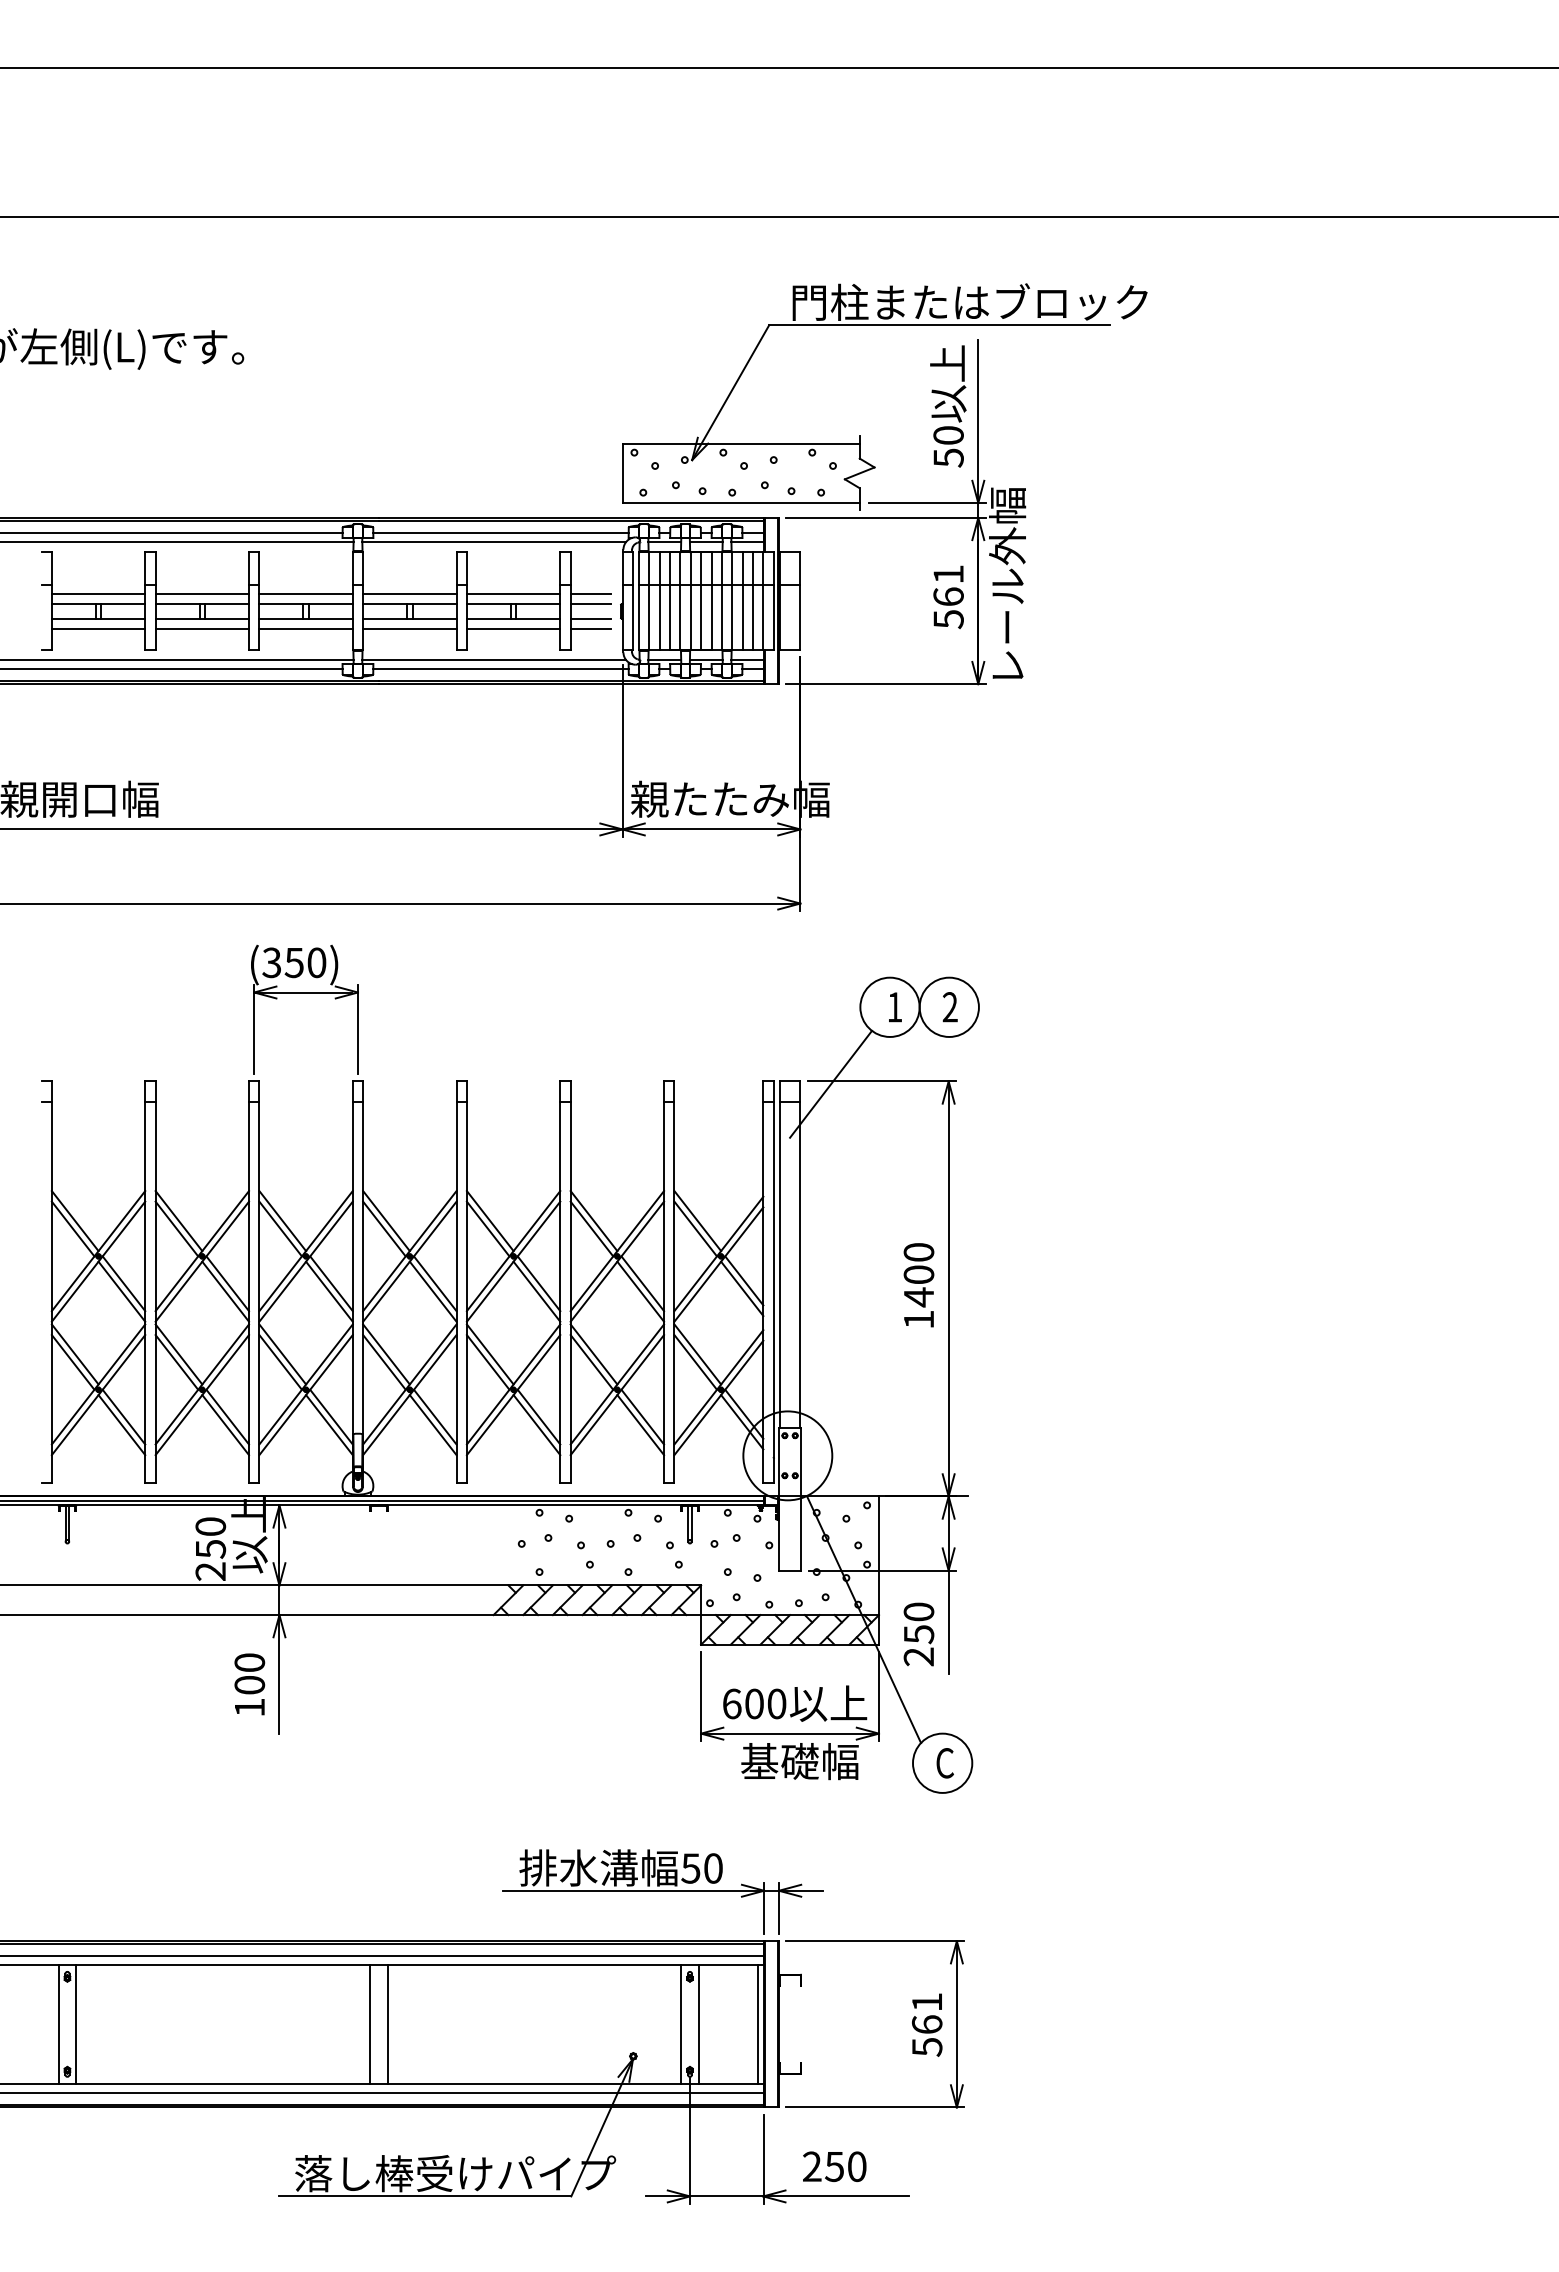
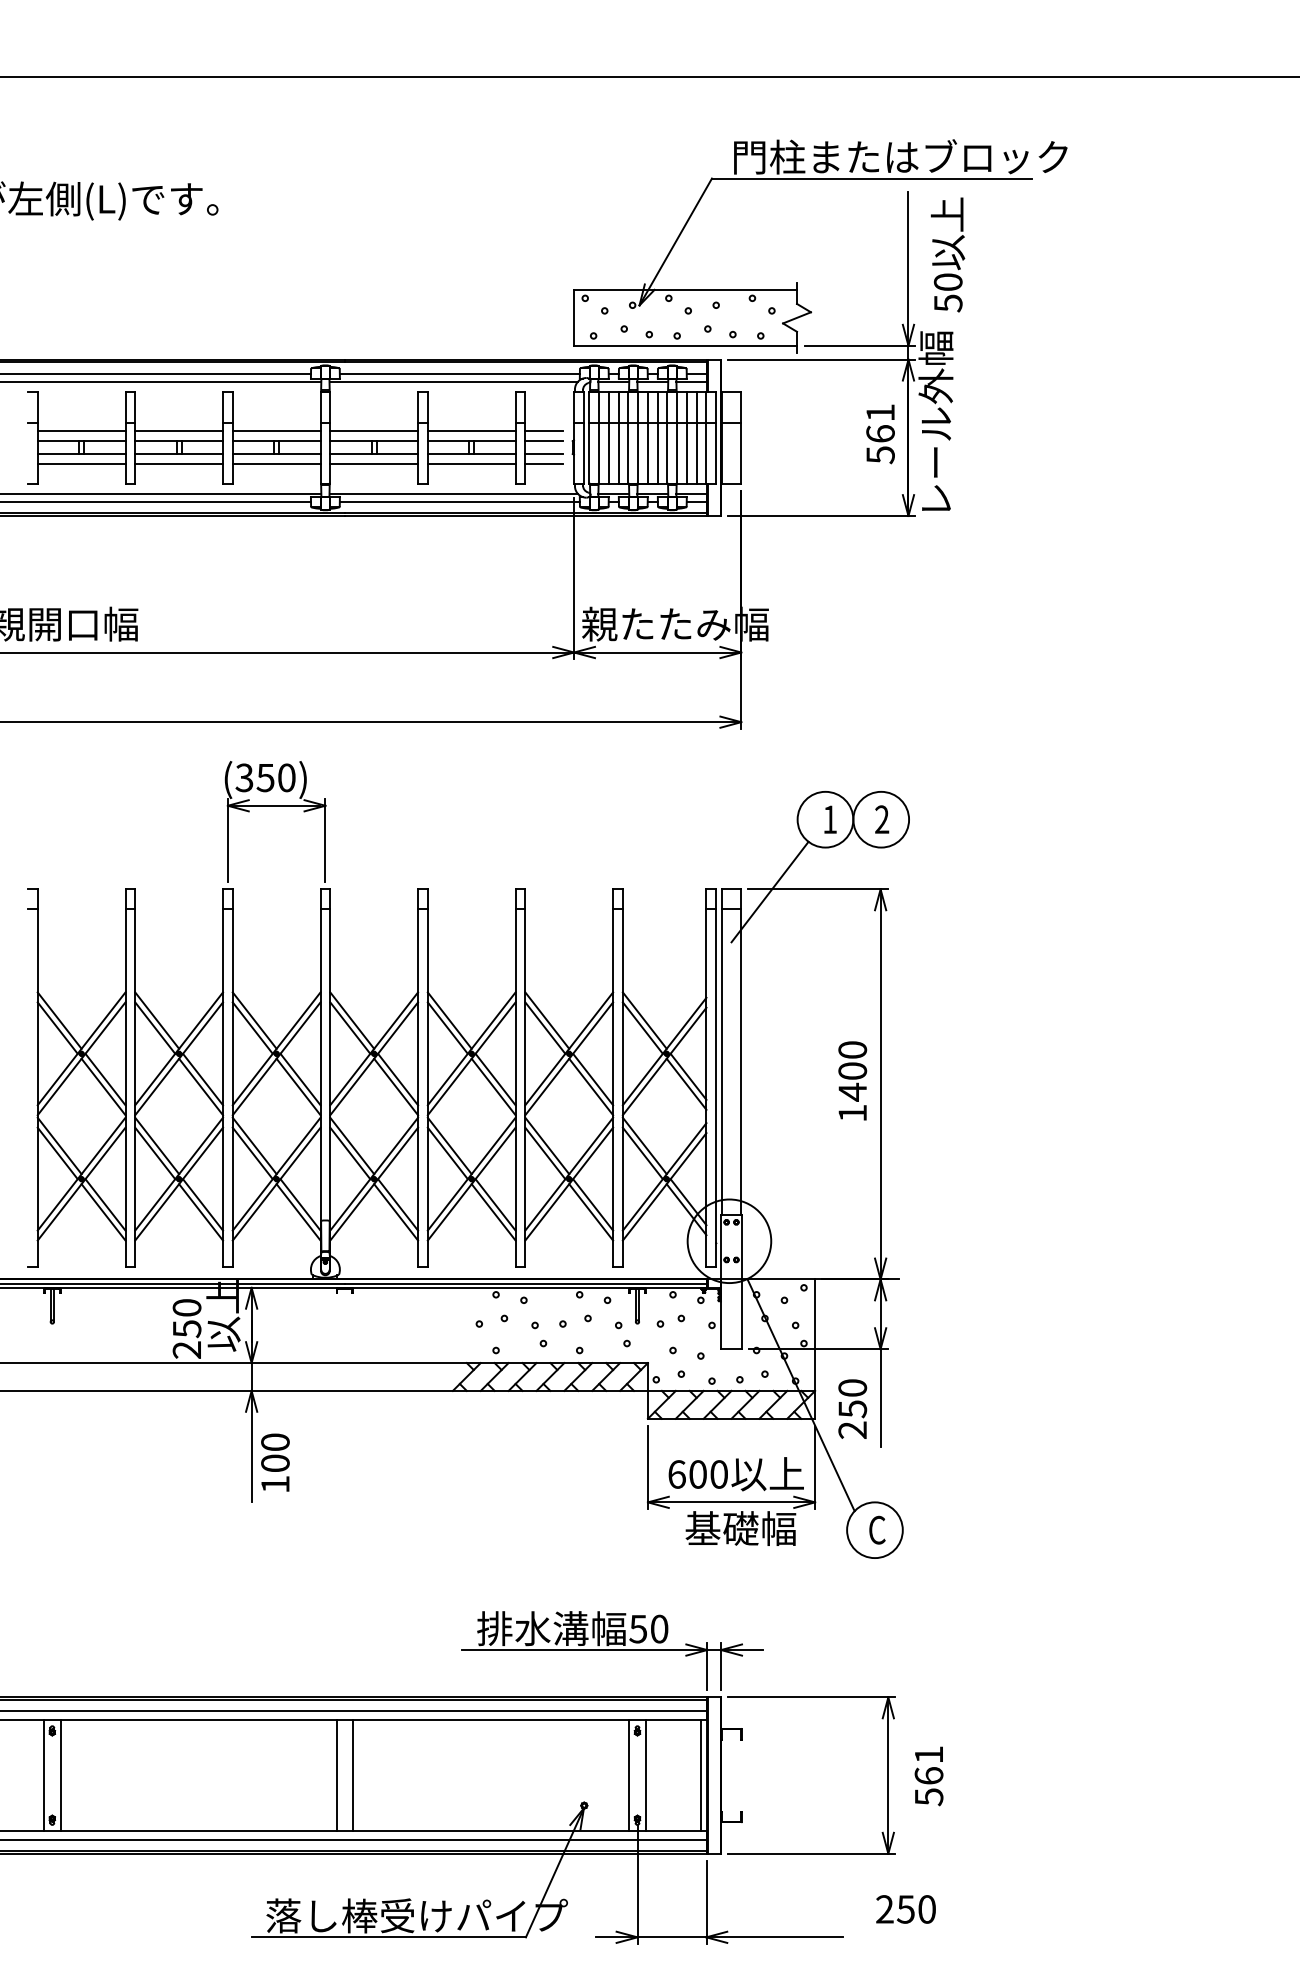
text: (948, 406) -> (948, 254), moved
text: (249, 1684) -> (275, 1462), moved
text: (927, 2024) -> (929, 1775), moved
text: (834, 2166) -> (905, 1909), moved

